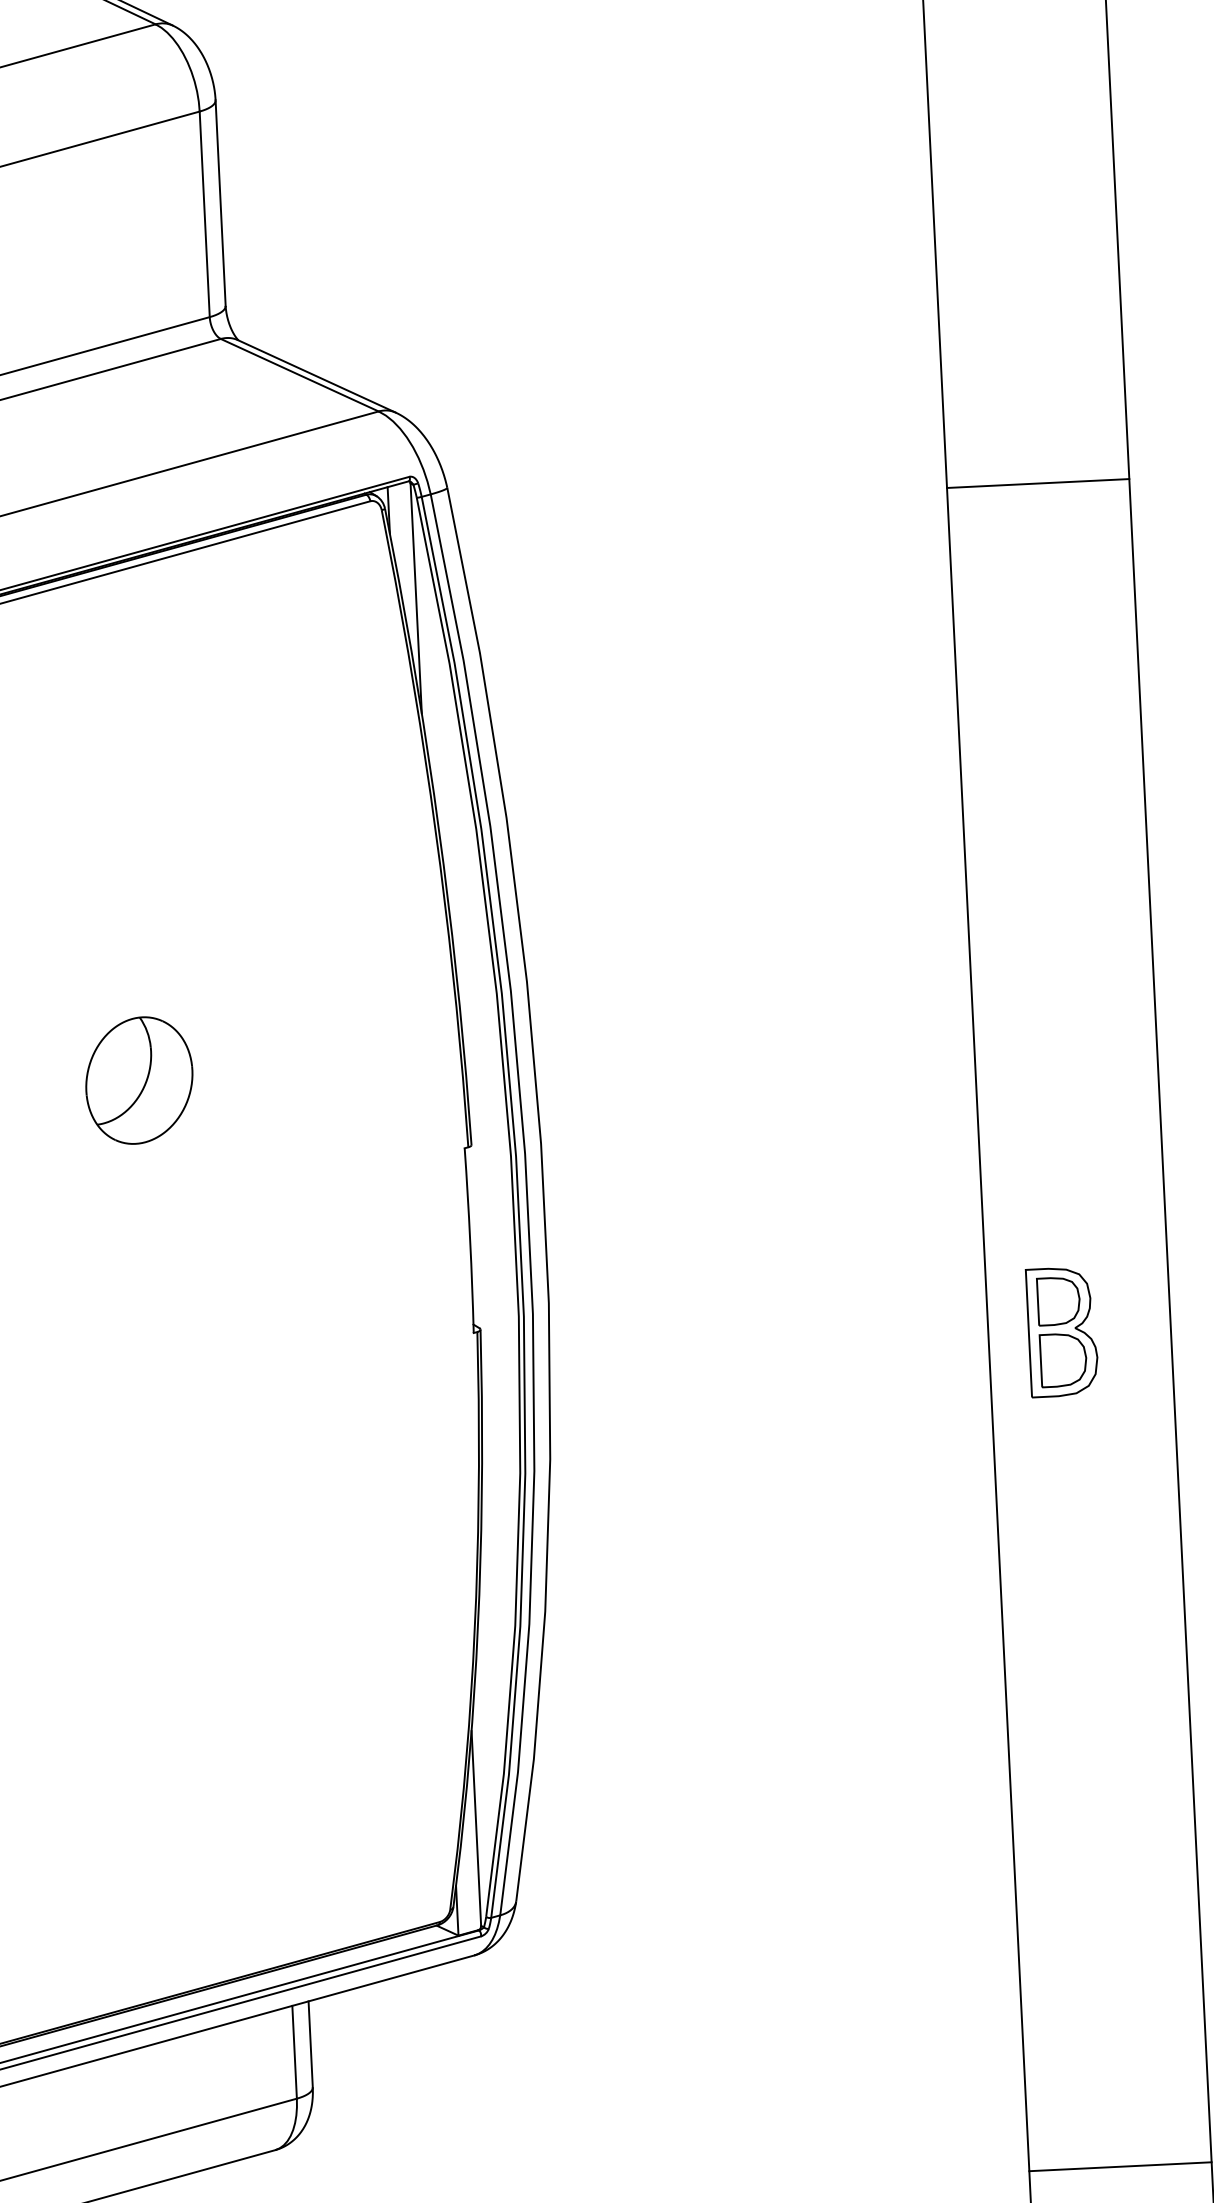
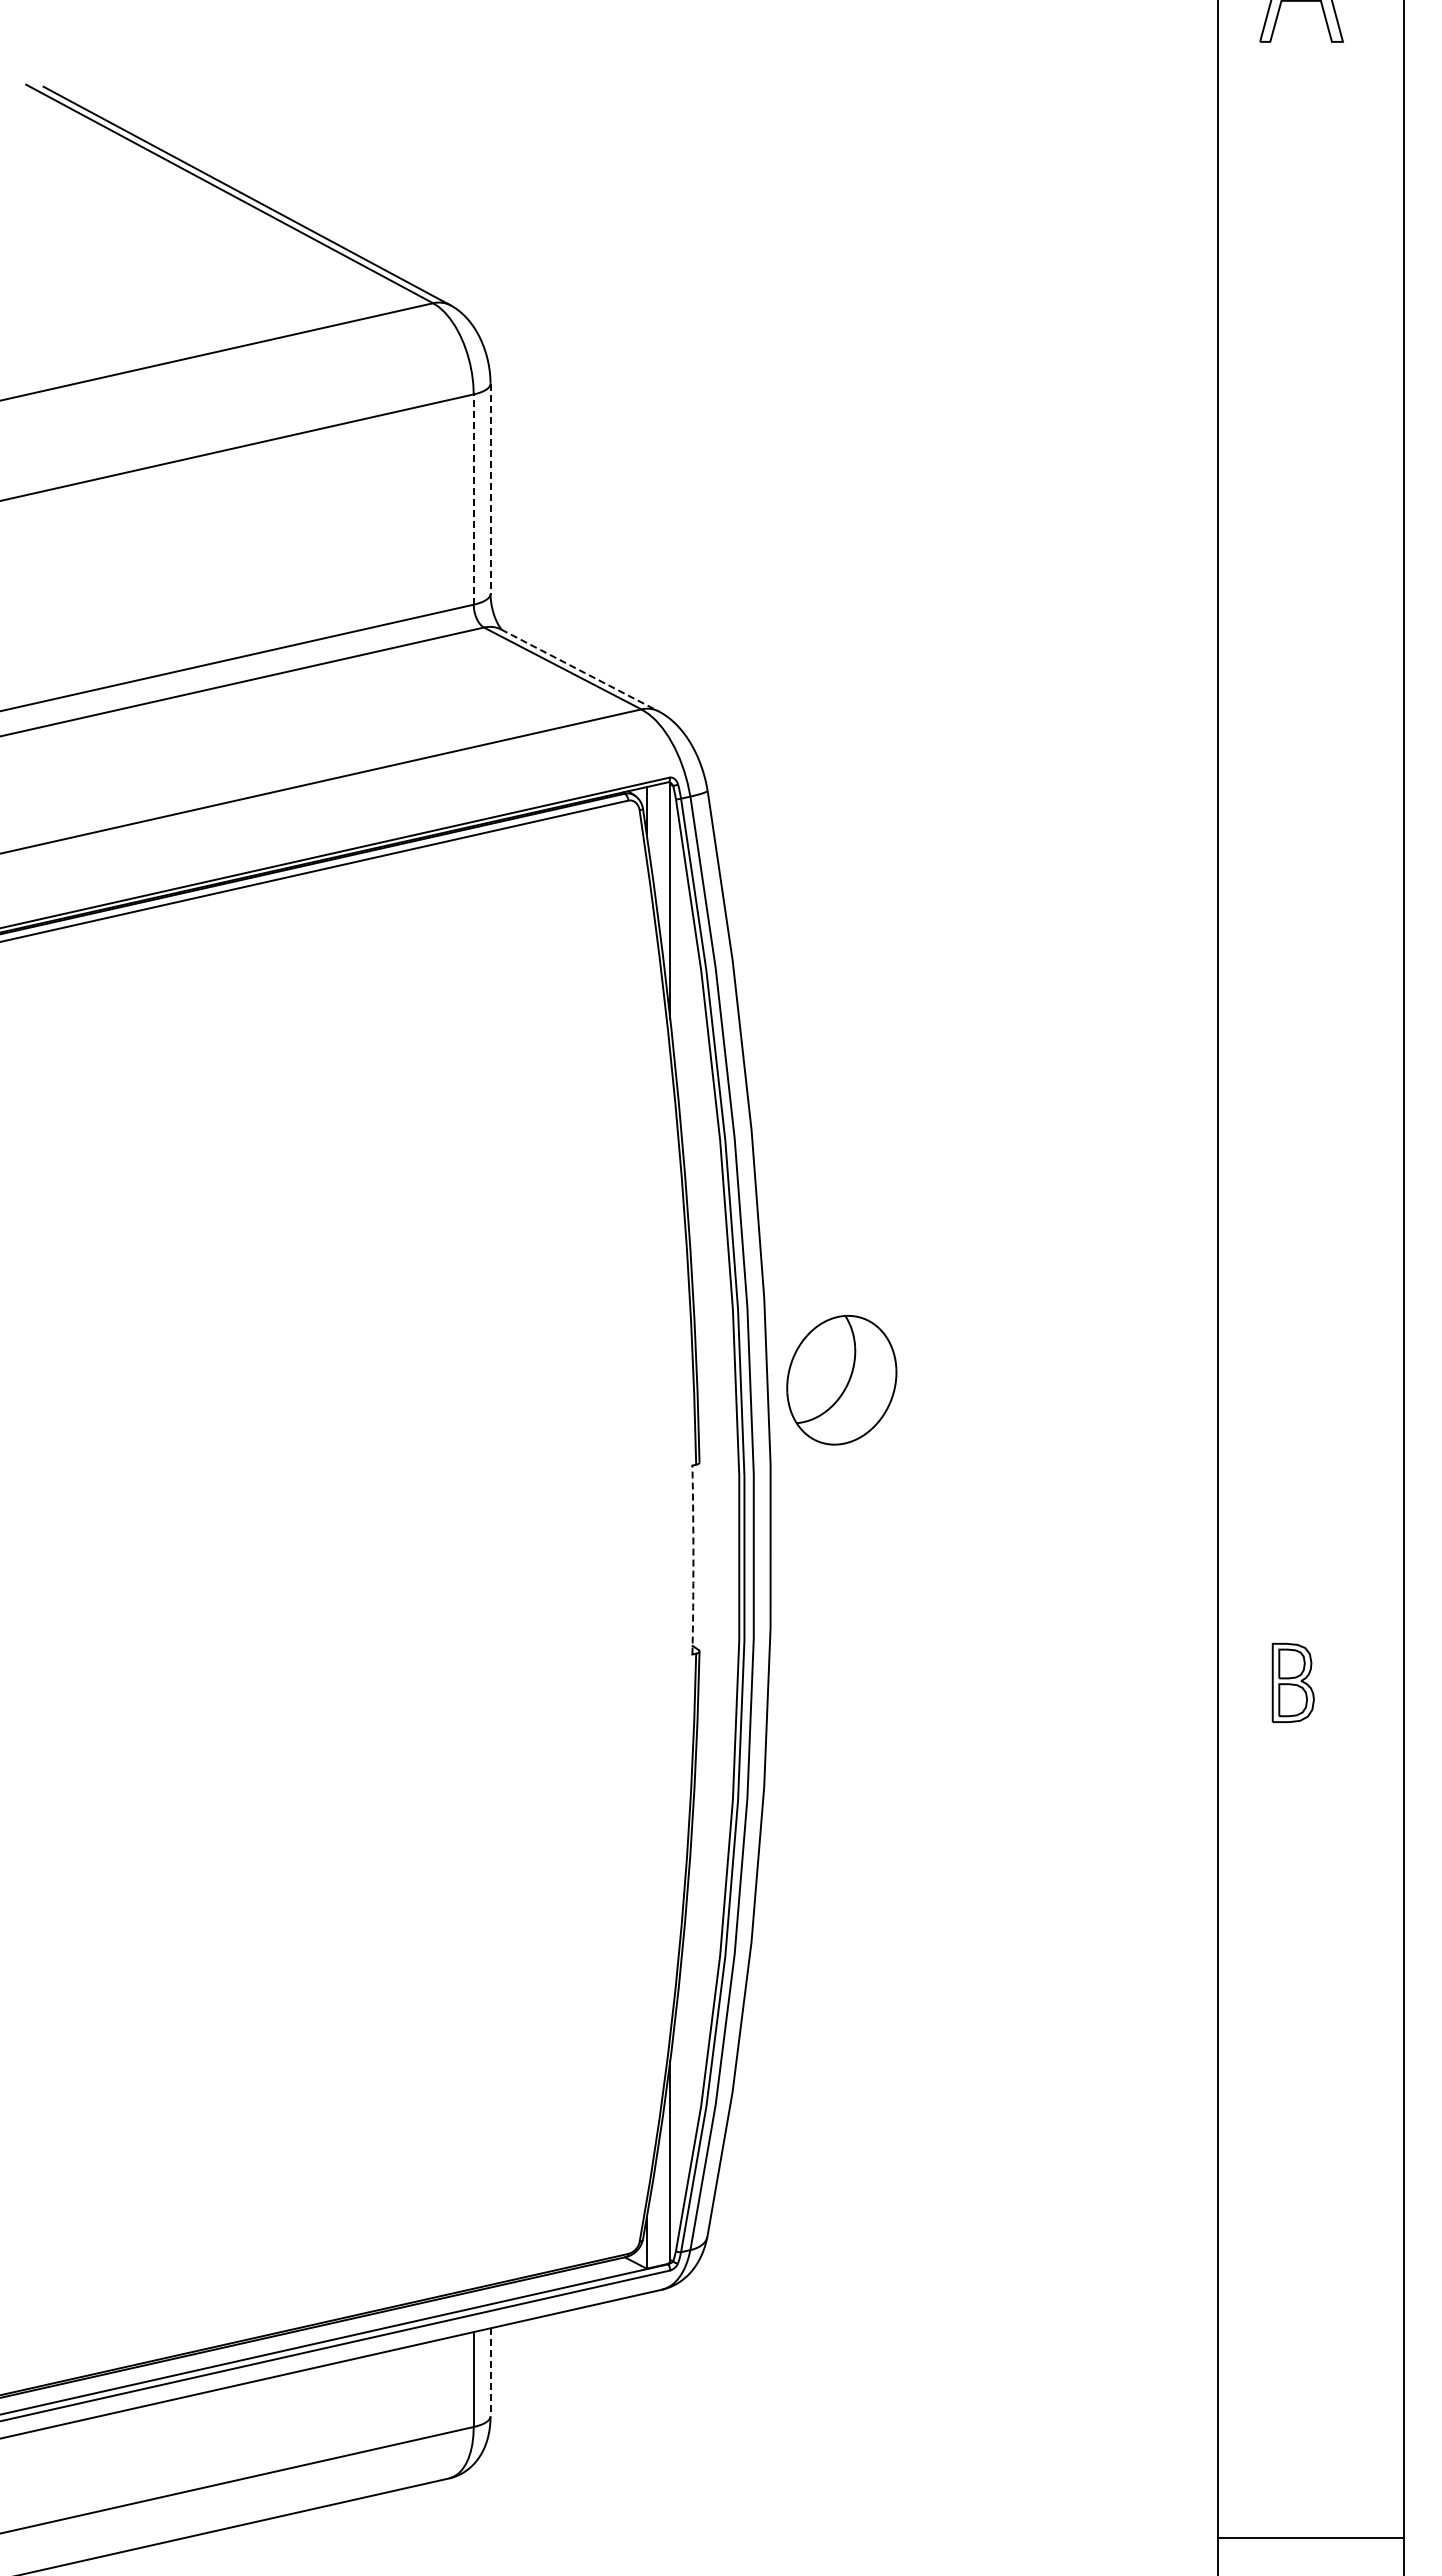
line: (220, 203) -> (490, 489), solid -> dashed
line: (204, 214) -> (473, 499), solid -> dashed
line: (316, 376) -> (579, 670), solid -> dashed
line: (1037, 483) -> (1310, 815), removed
part: (139, 1080) -> (841, 1380), moved
arc: (470, 1241) -> (693, 1560), solid -> dashed
part: (1062, 1331) -> (1293, 1682), size x0.6
line: (310, 2044) -> (490, 2372), solid -> dashed

